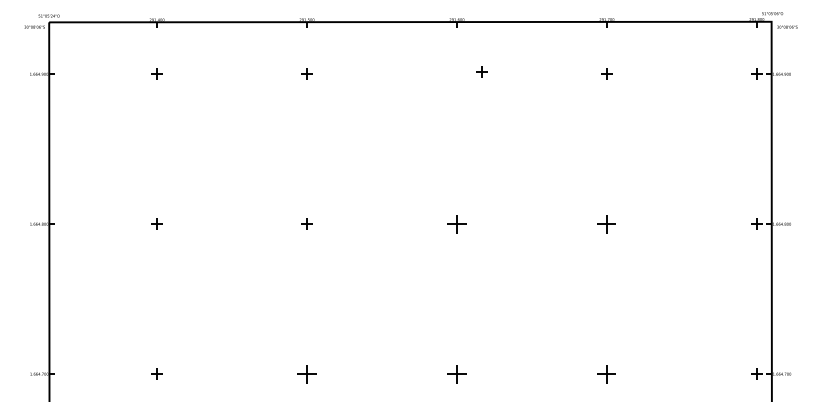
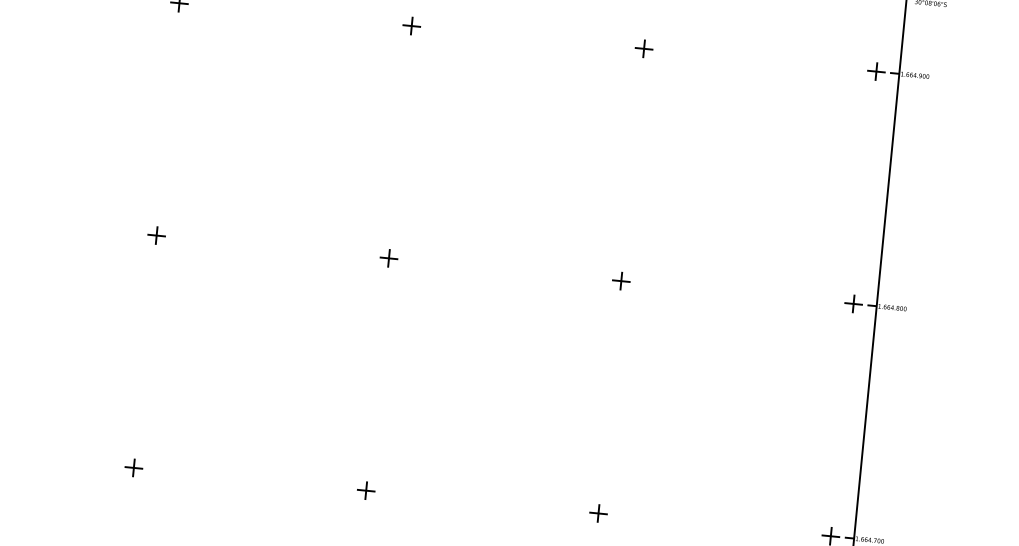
part: (481, 71) -> (411, 24), moved
part: (456, 223) -> (388, 257), size x0.62
part: (606, 223) -> (620, 279), size x0.62
part: (306, 373) -> (133, 466), size x0.62
part: (456, 373) -> (365, 489), size x0.62
part: (606, 373) -> (597, 512), size x0.62

